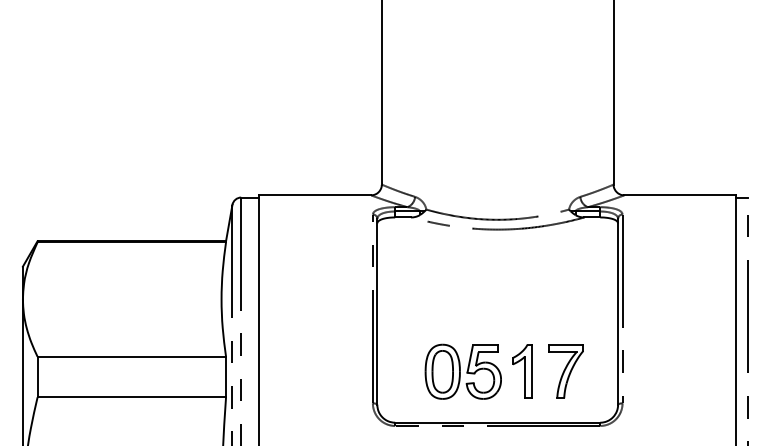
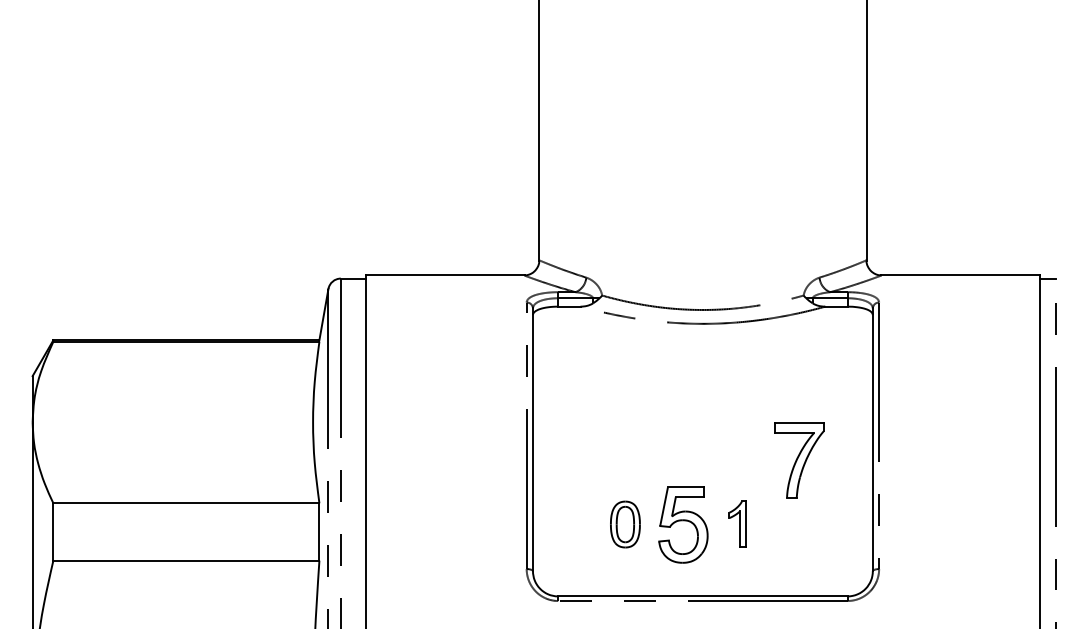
part: (442, 371) -> (625, 524), size x0.6
part: (522, 371) -> (737, 523), size x0.6
part: (566, 371) -> (799, 460), moved

